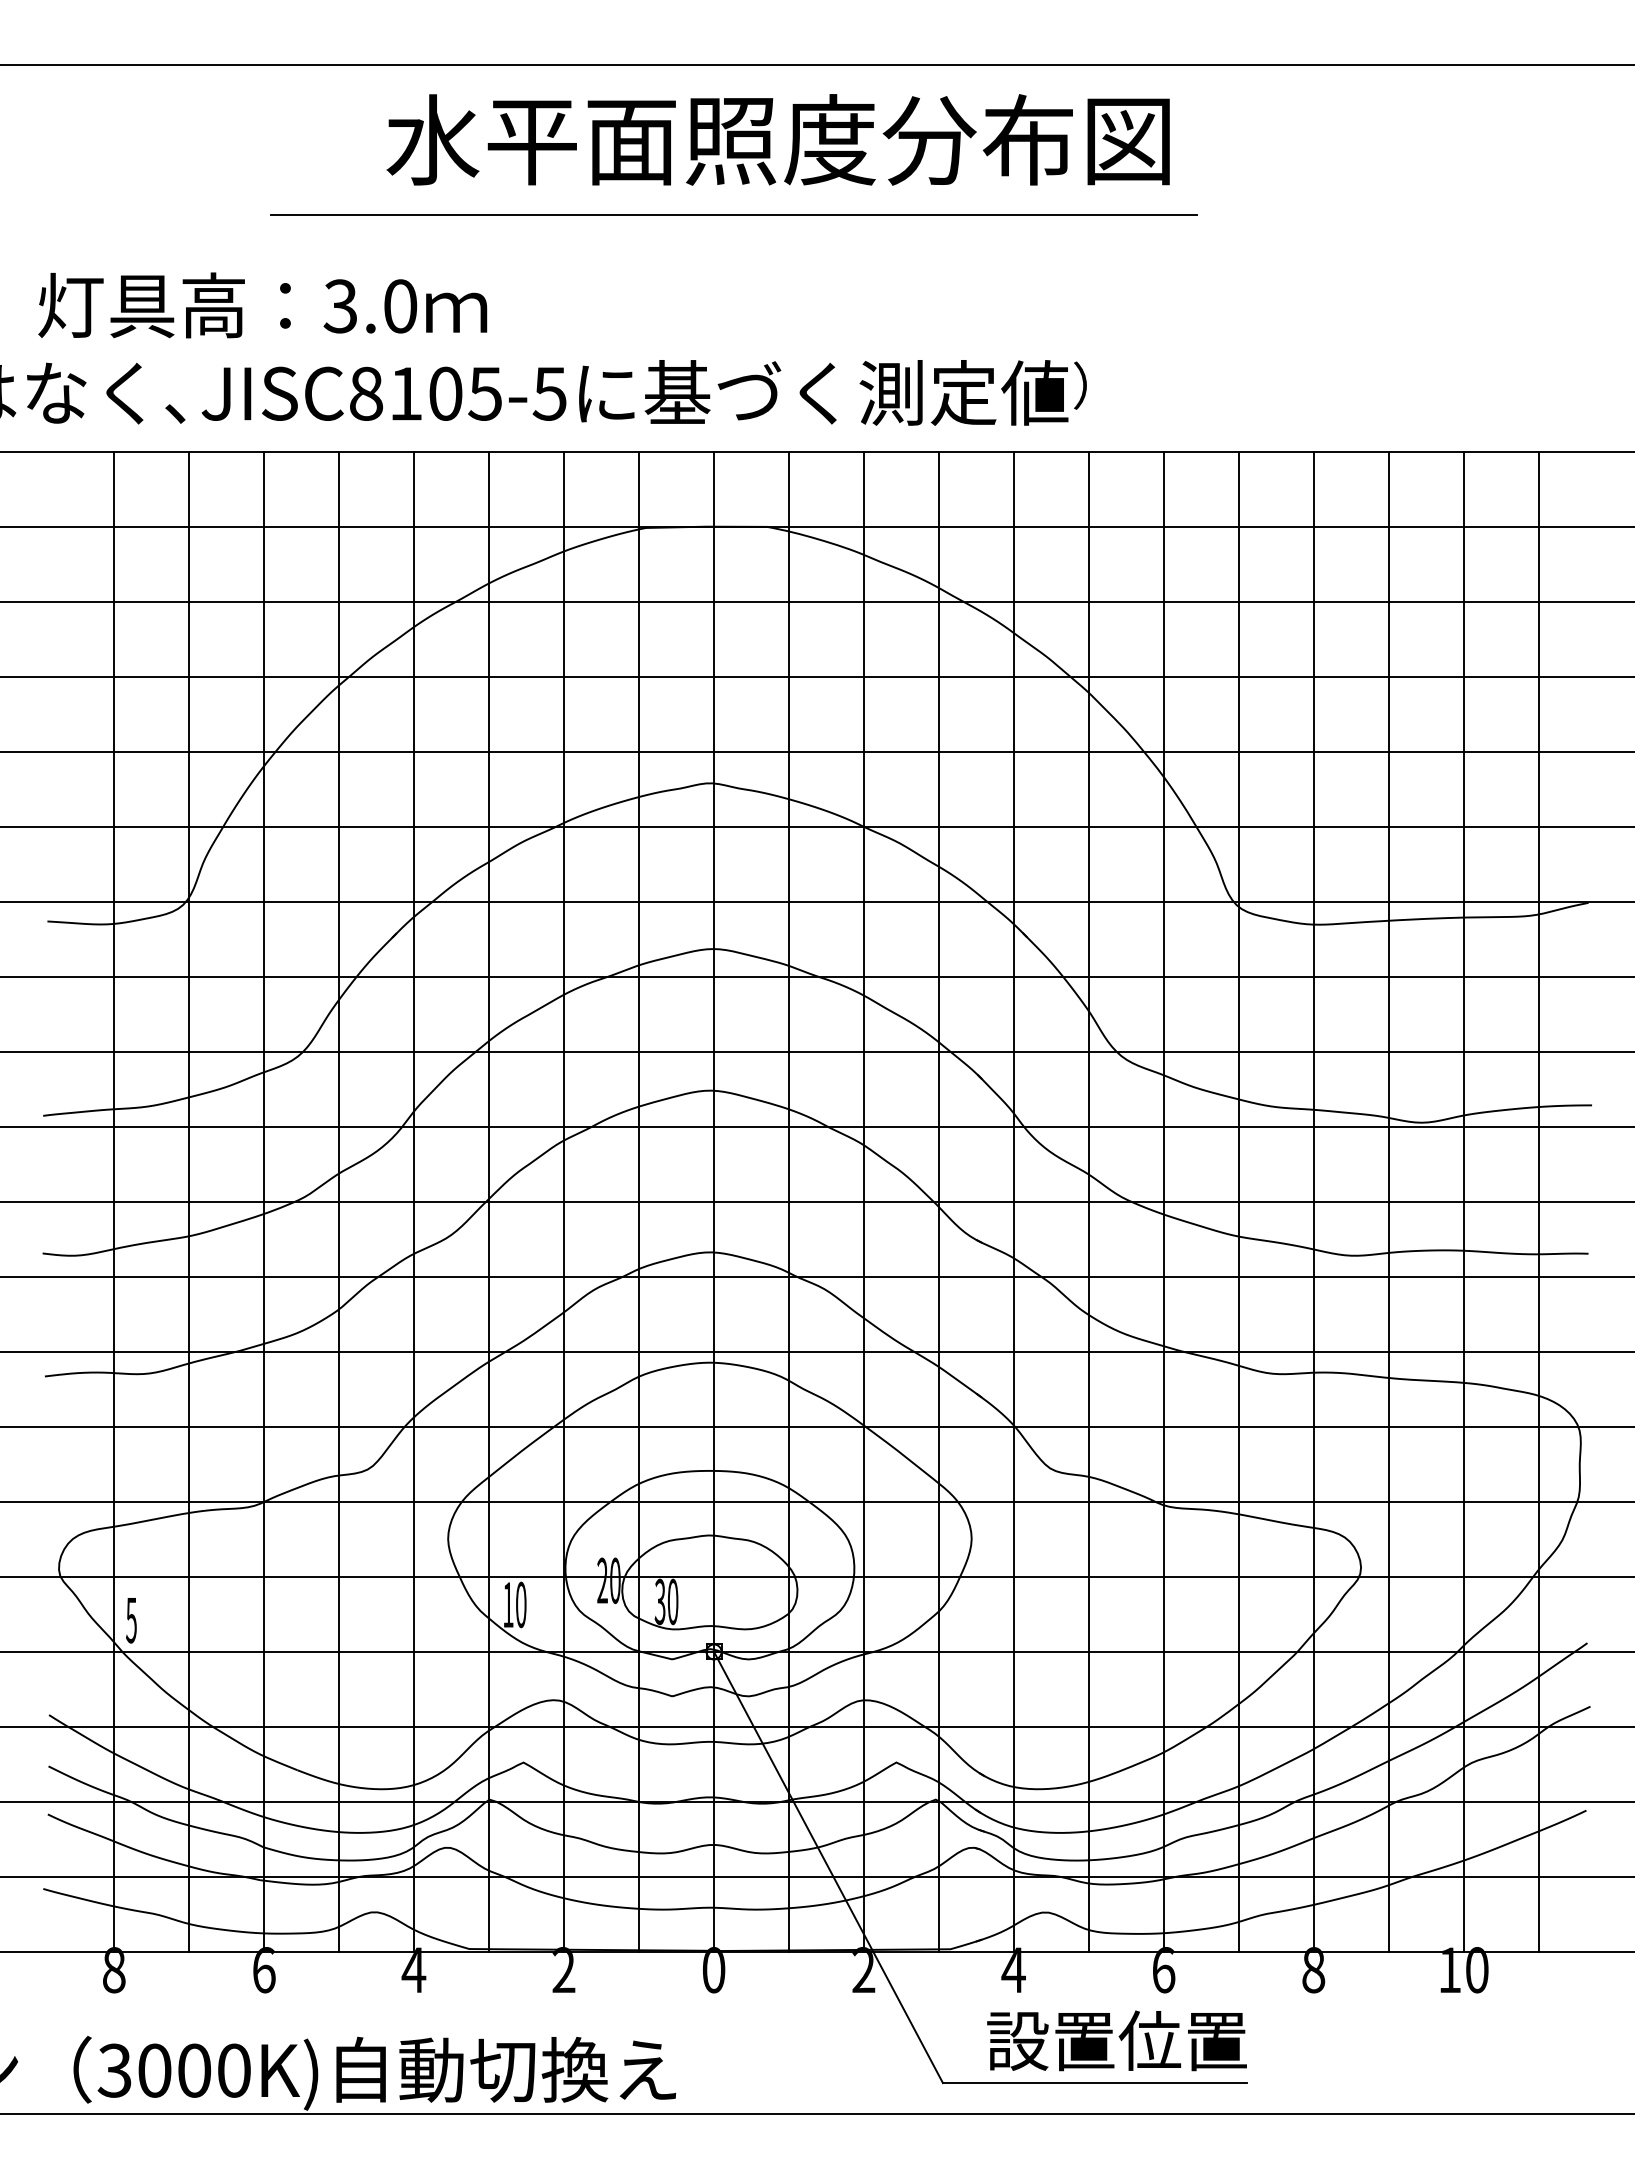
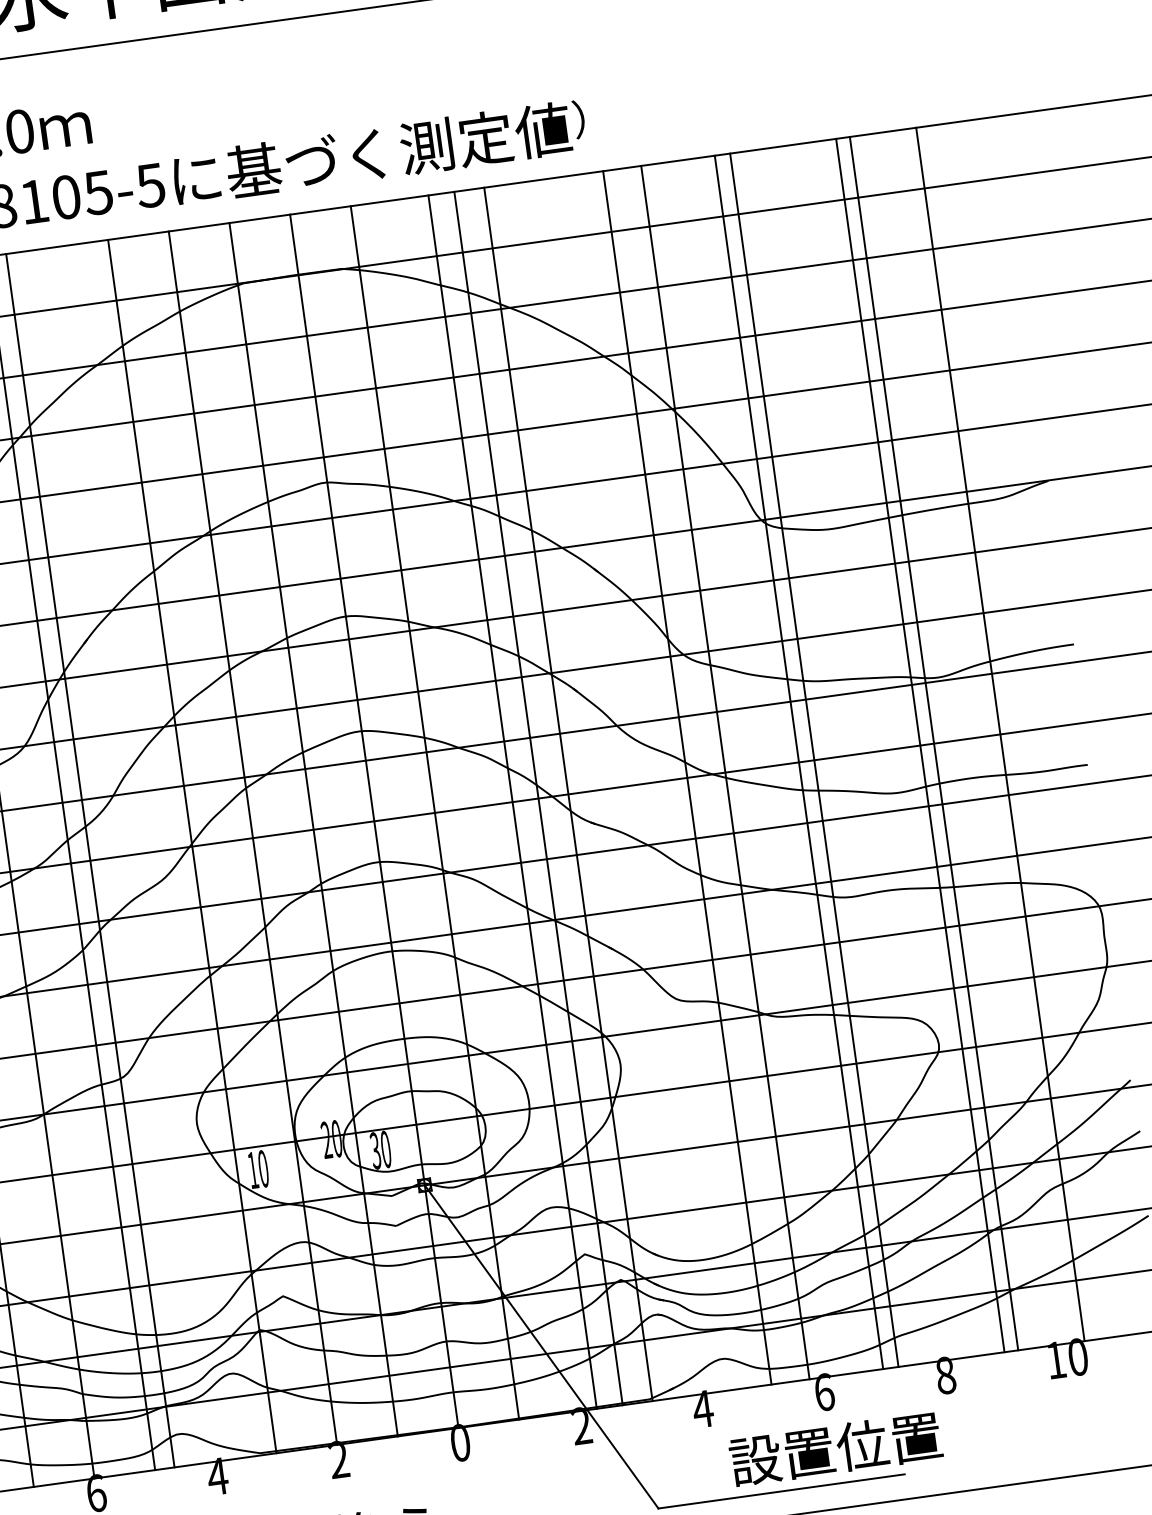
line: (414, 1201) -> (90, 860), moved
line: (864, 1201) -> (538, 797), moved
line: (938, 1201) -> (512, 801), moved
line: (1013, 1201) -> (568, 793), moved
line: (1088, 1201) -> (724, 772), moved
line: (1163, 1201) -> (686, 777), moved
line: (1313, 1201) -> (814, 759), moved
line: (1463, 1201) -> (933, 743), moved
line: (1538, 1201) -> (1000, 733), moved
text: (1116, 2040) -> (835, 1448), moved

